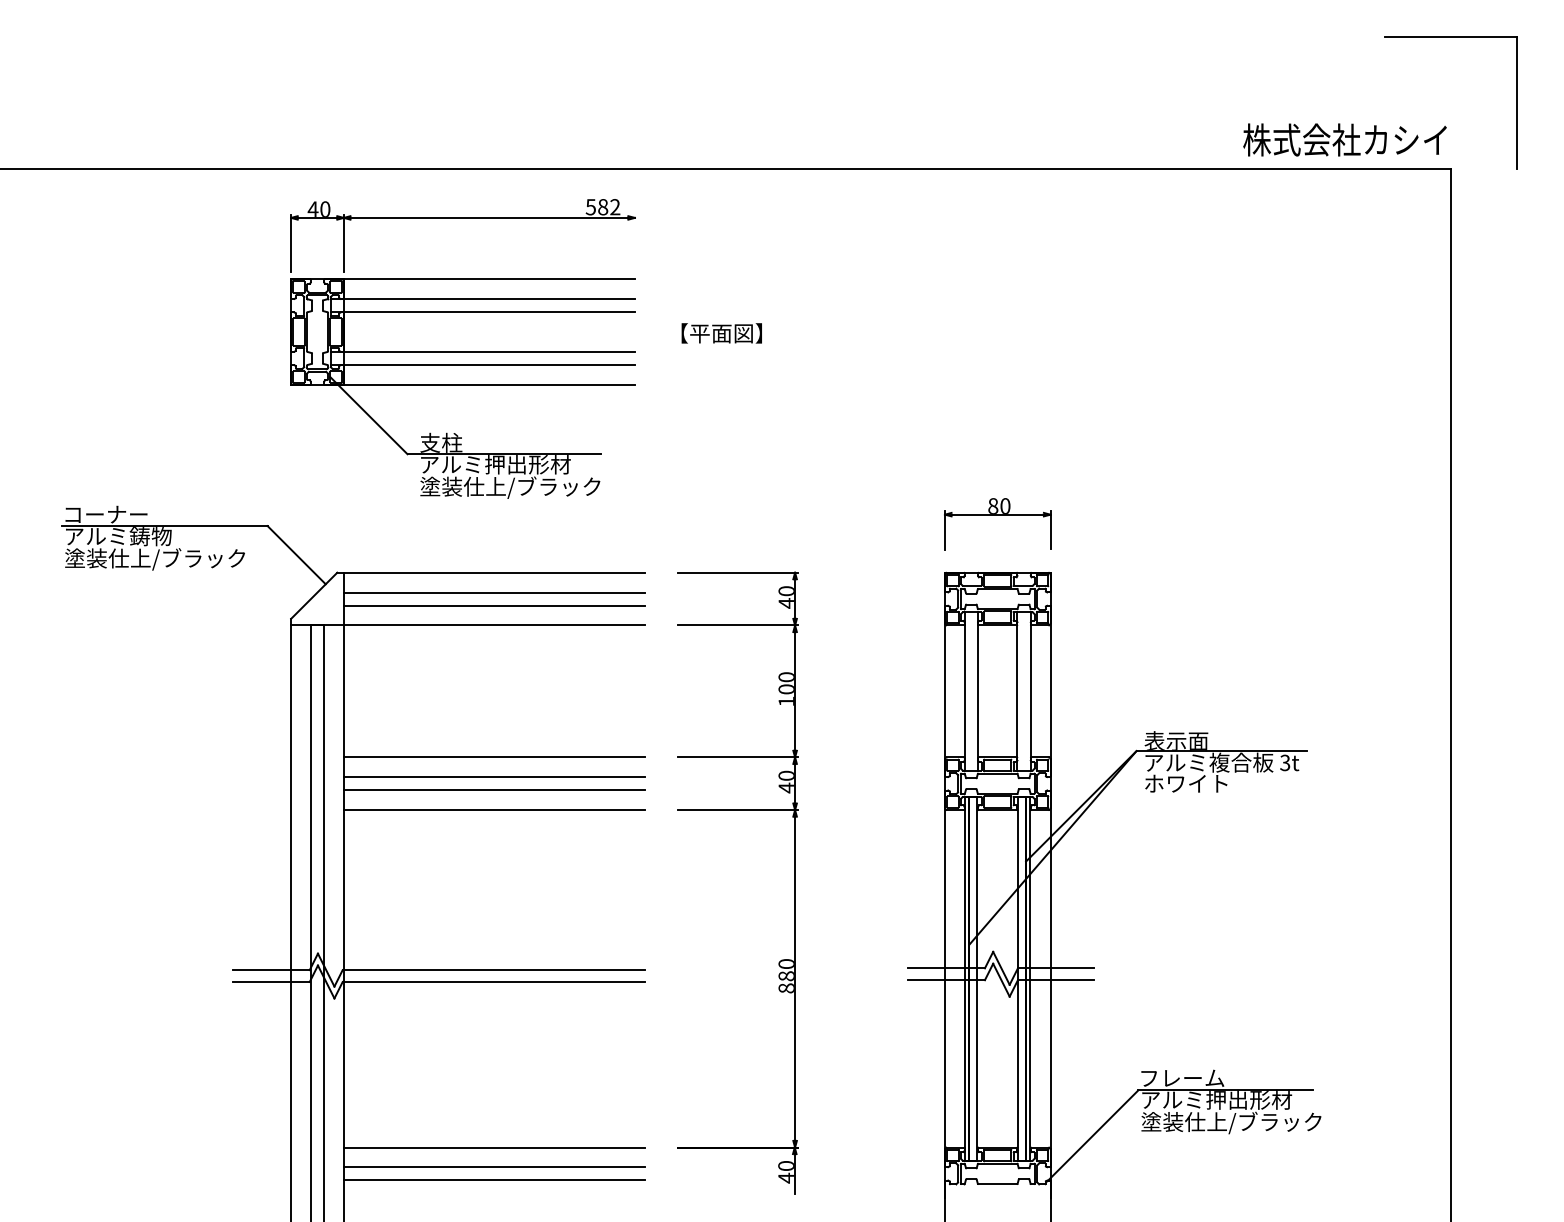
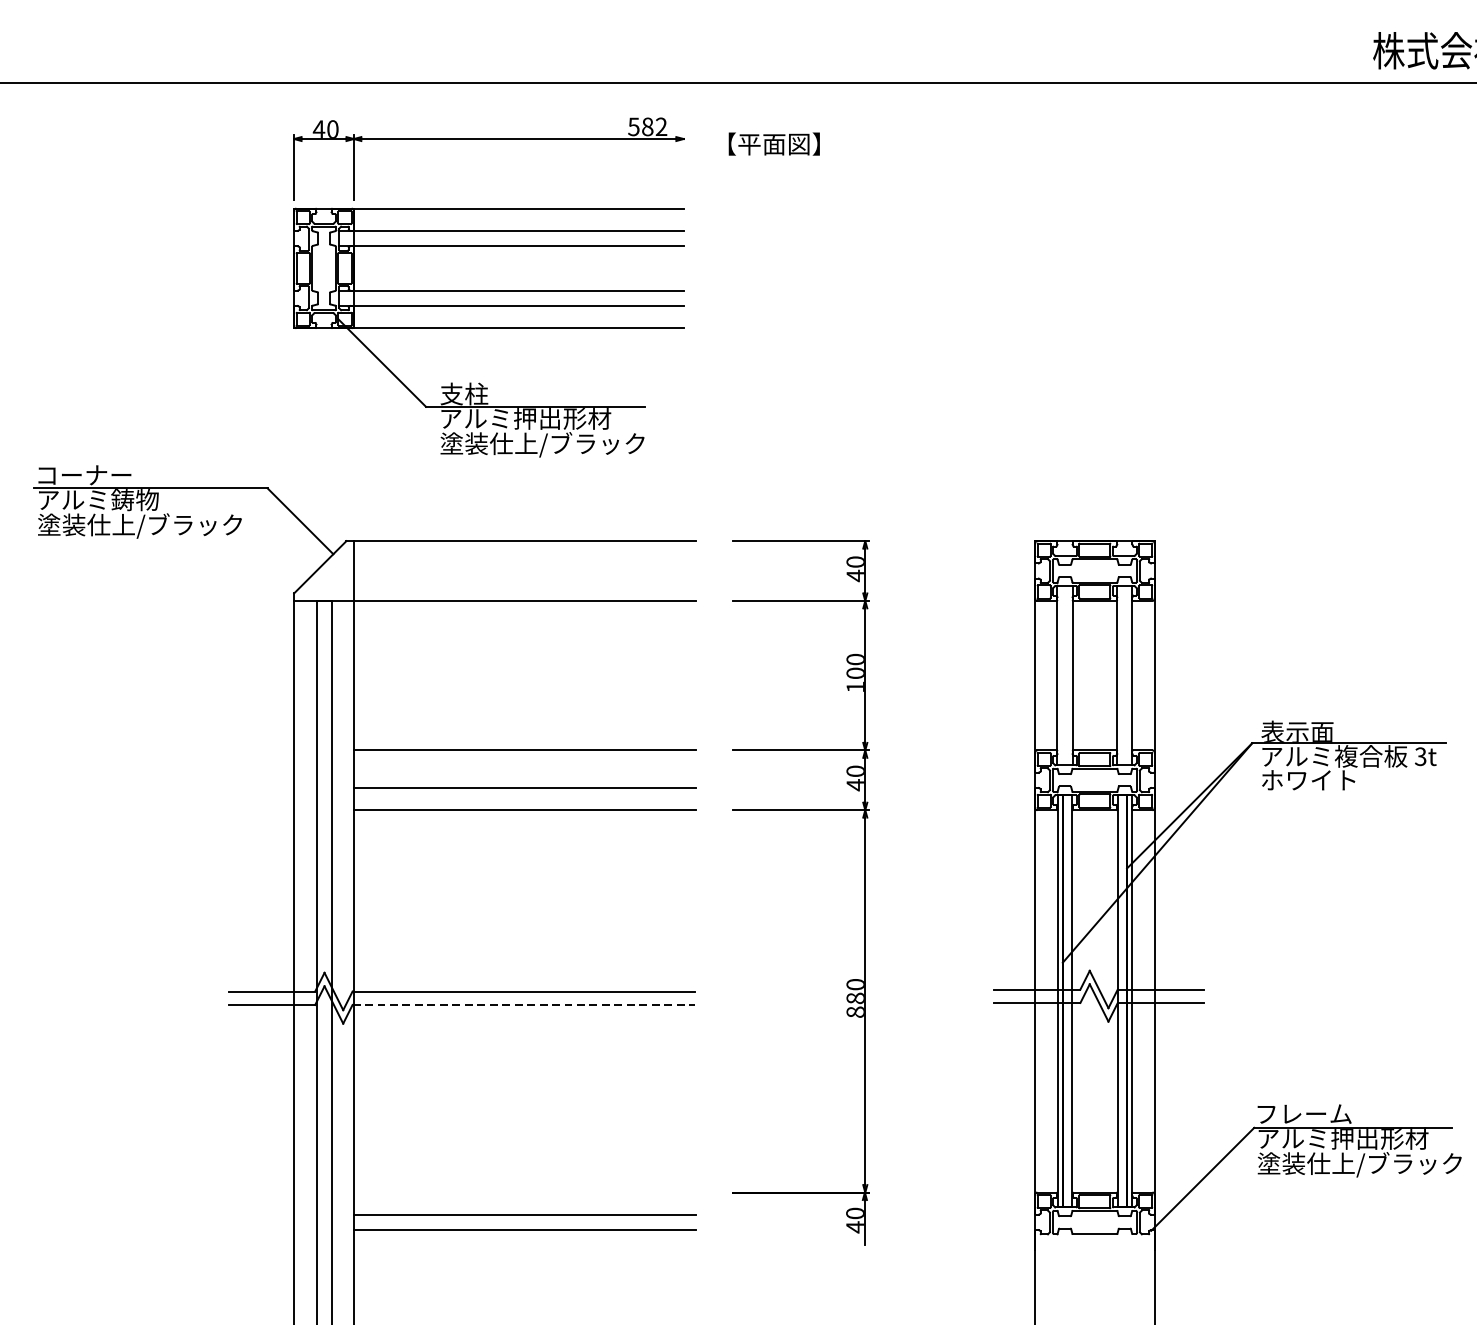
text: (721, 333) -> (773, 144), moved
part: (997, 515) -> (1094, 476), removed
line: (494, 592) -> (524, 563), removed
line: (494, 605) -> (524, 578), removed
line: (494, 777) -> (524, 773), removed
line: (494, 982) -> (524, 1005), solid -> dashed
line: (494, 1147) -> (524, 1192), removed

